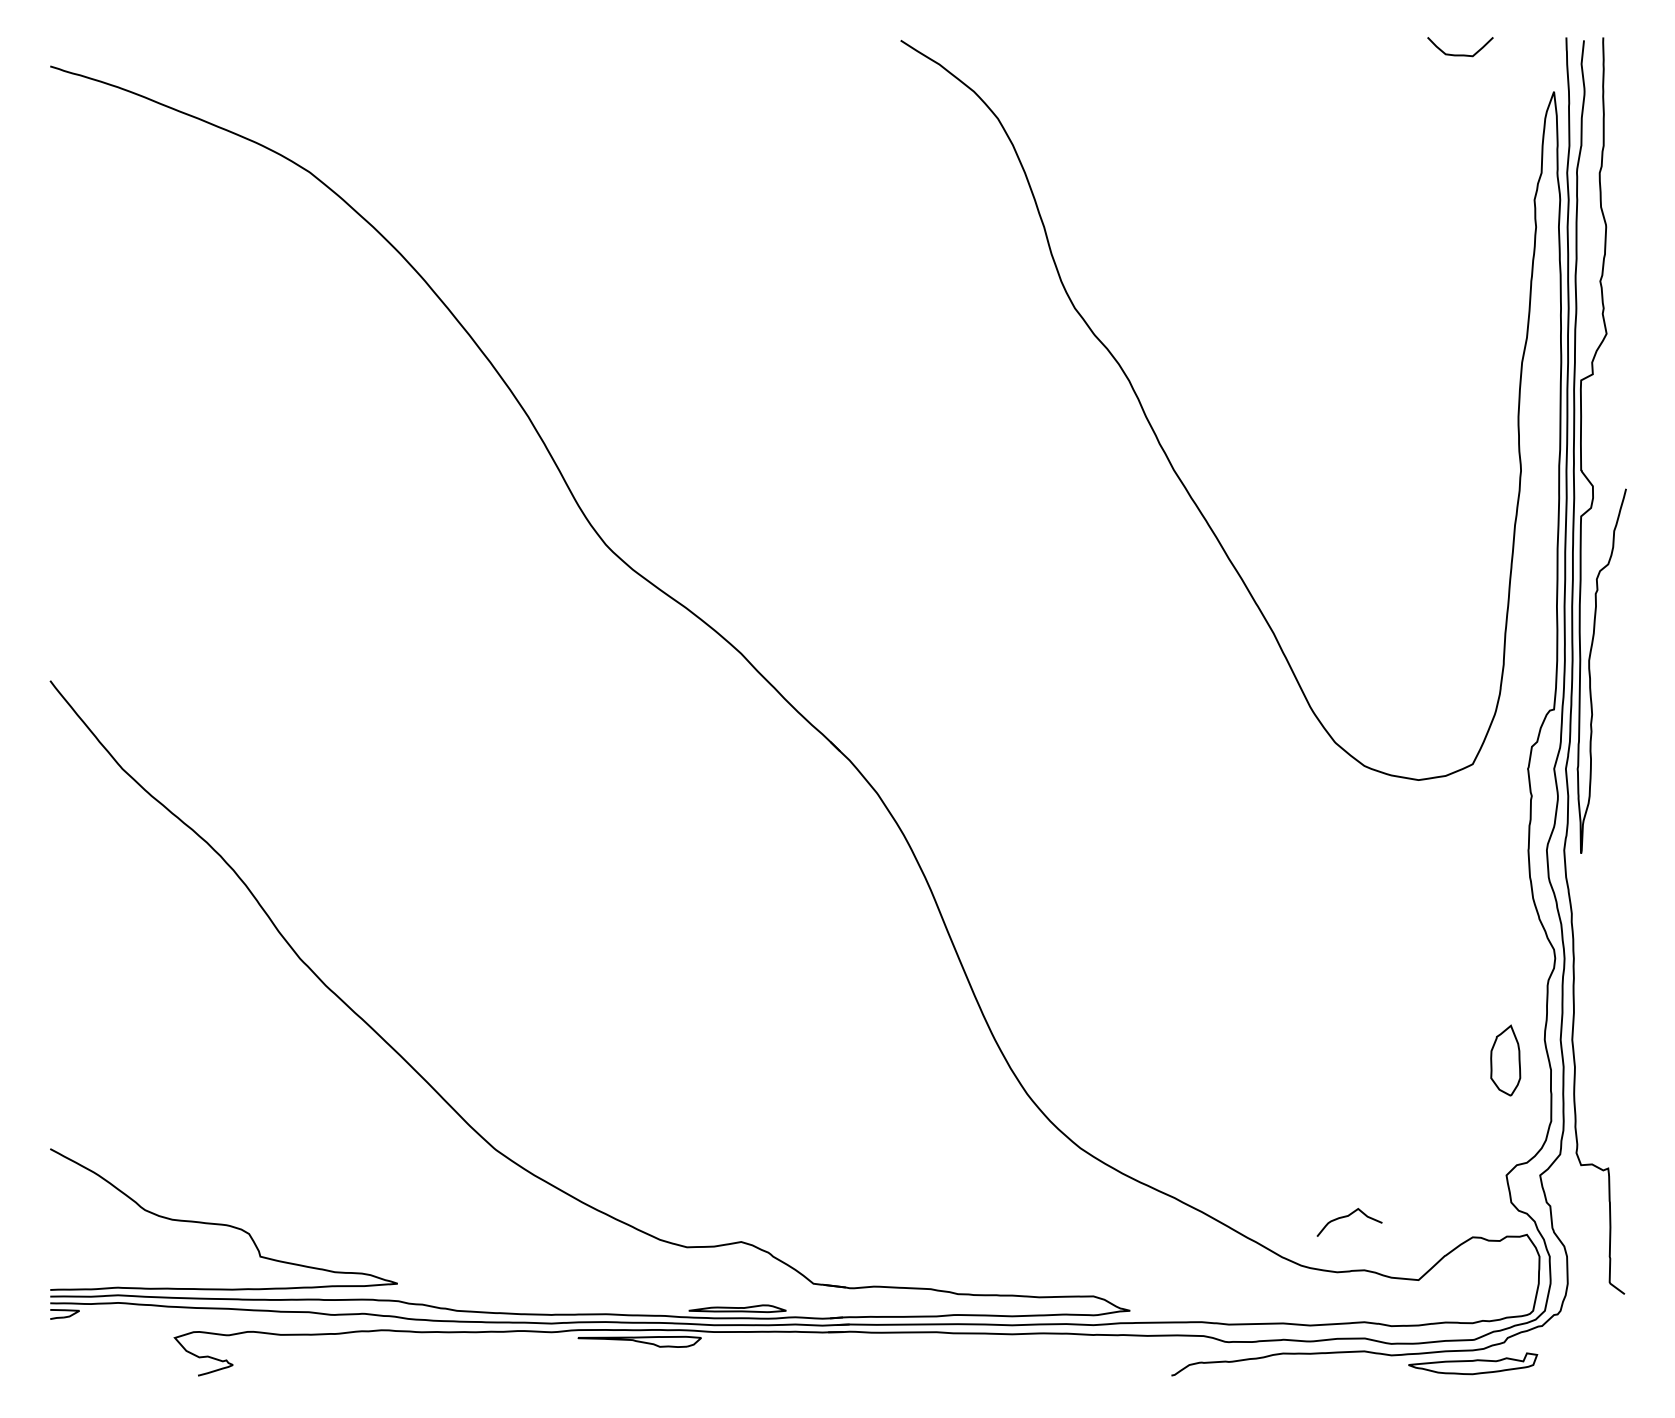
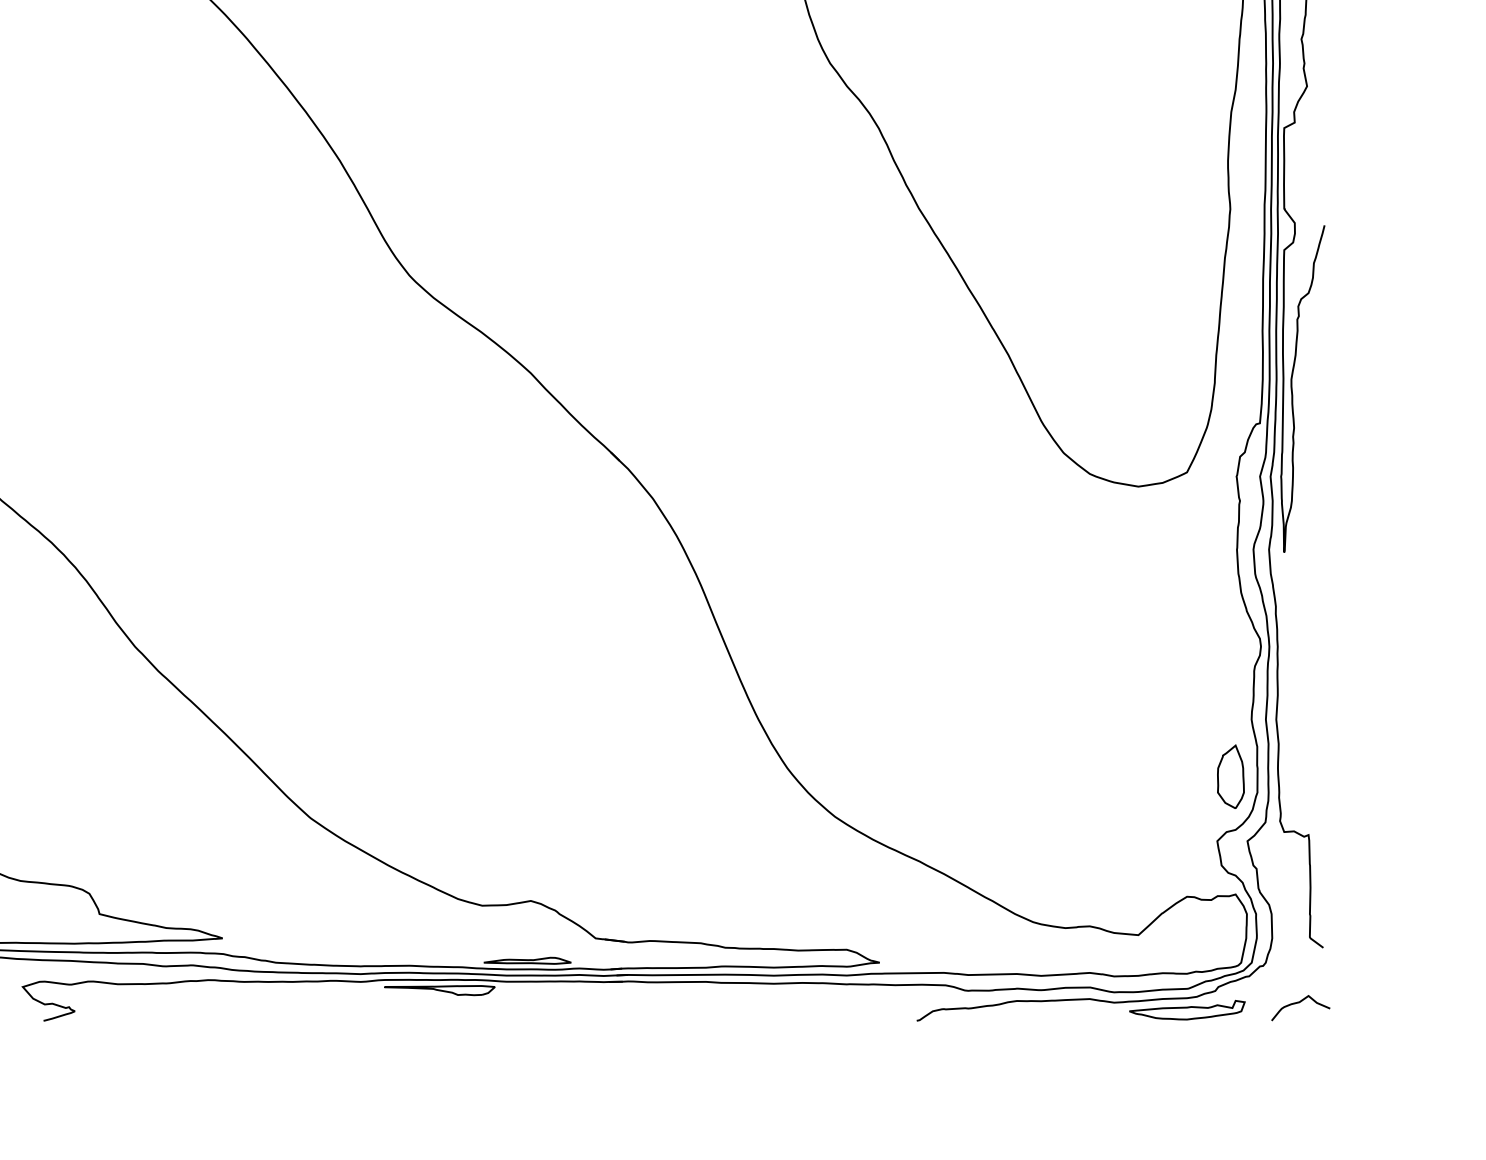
part: (1505, 1060) -> (1230, 776), moved
curve: (1346, 1217) -> (1298, 1003), moved

